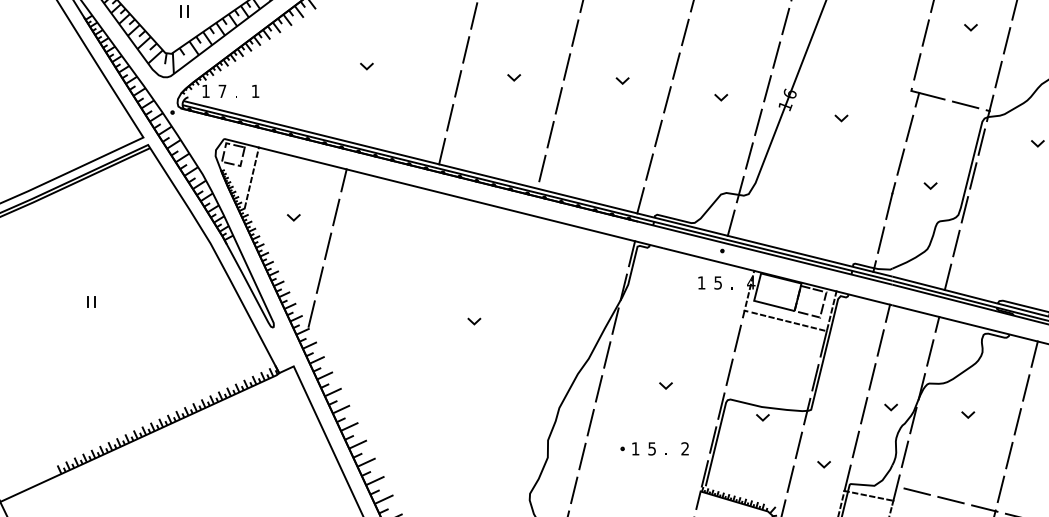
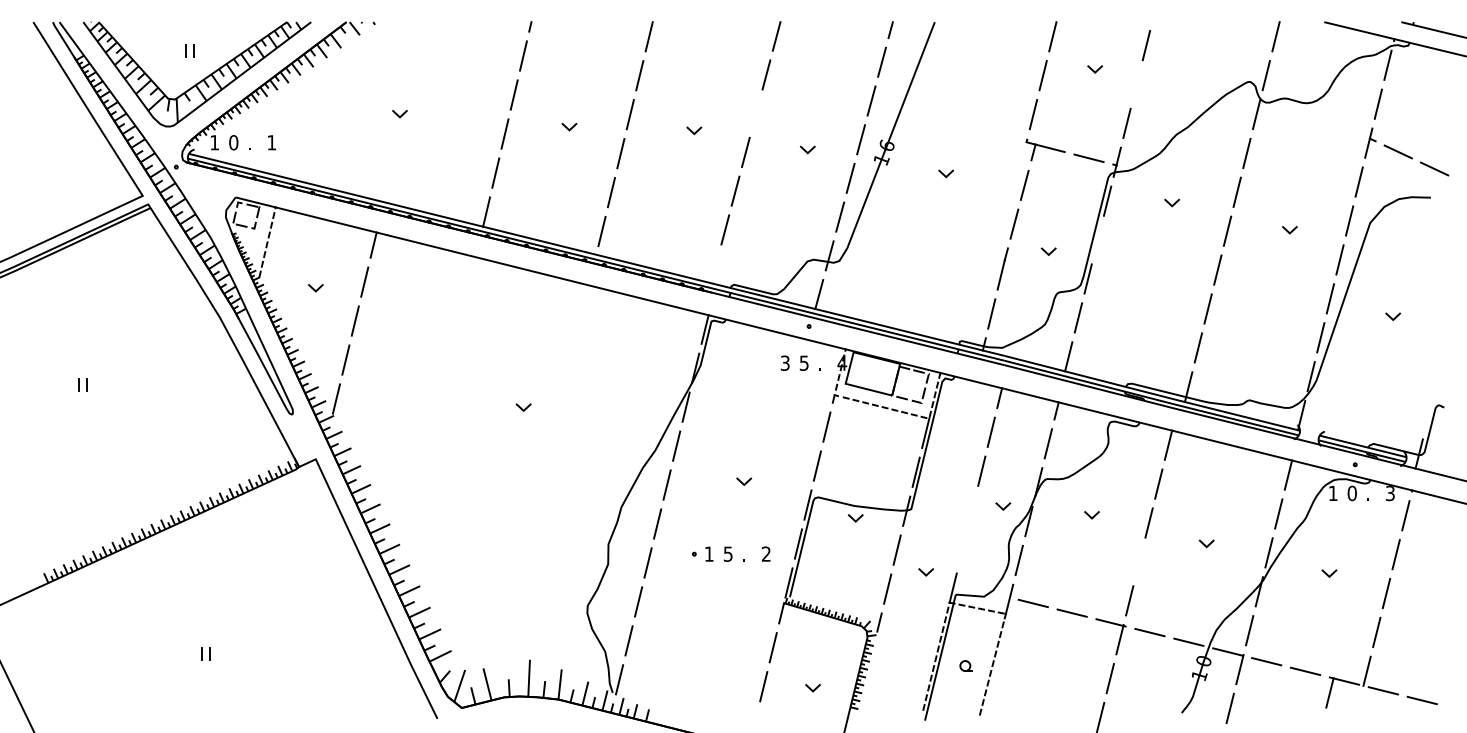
line: (1006, 40) -> (1136, 84), removed
line: (675, 65) -> (755, 113), removed
text: (222, 91) -> (233, 142), 7 -> 0
line: (972, 175) -> (1097, 239), removed
line: (640, 200) -> (714, 268), removed
text: (701, 282) -> (784, 362), 1 -> 3
line: (863, 410) -> (971, 509), removed
line: (855, 443) -> (962, 548), removed
line: (1009, 455) -> (1139, 561), removed

